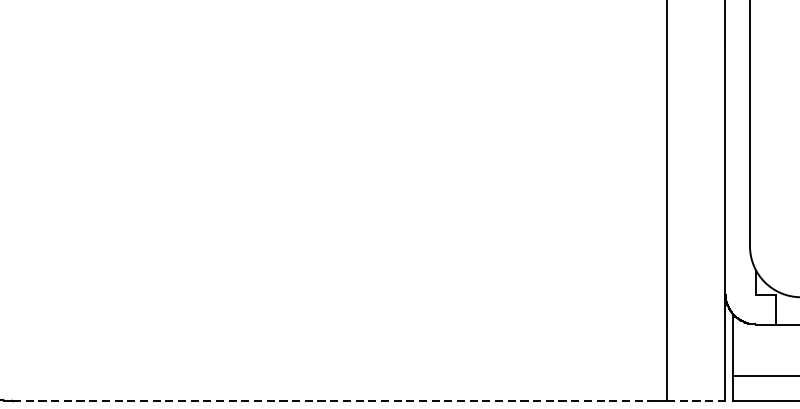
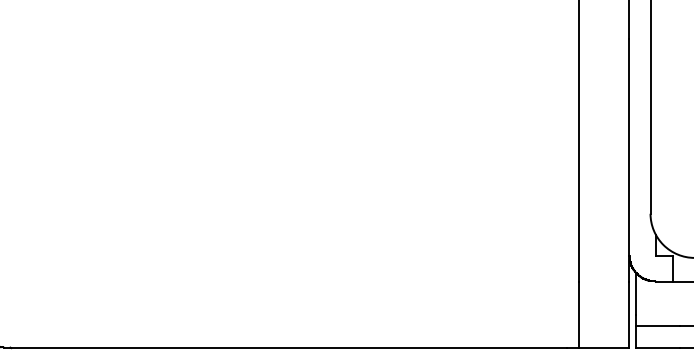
line: (333, 401) -> (289, 348), dashed -> solid
line: (696, 401) -> (604, 348), dashed -> solid

